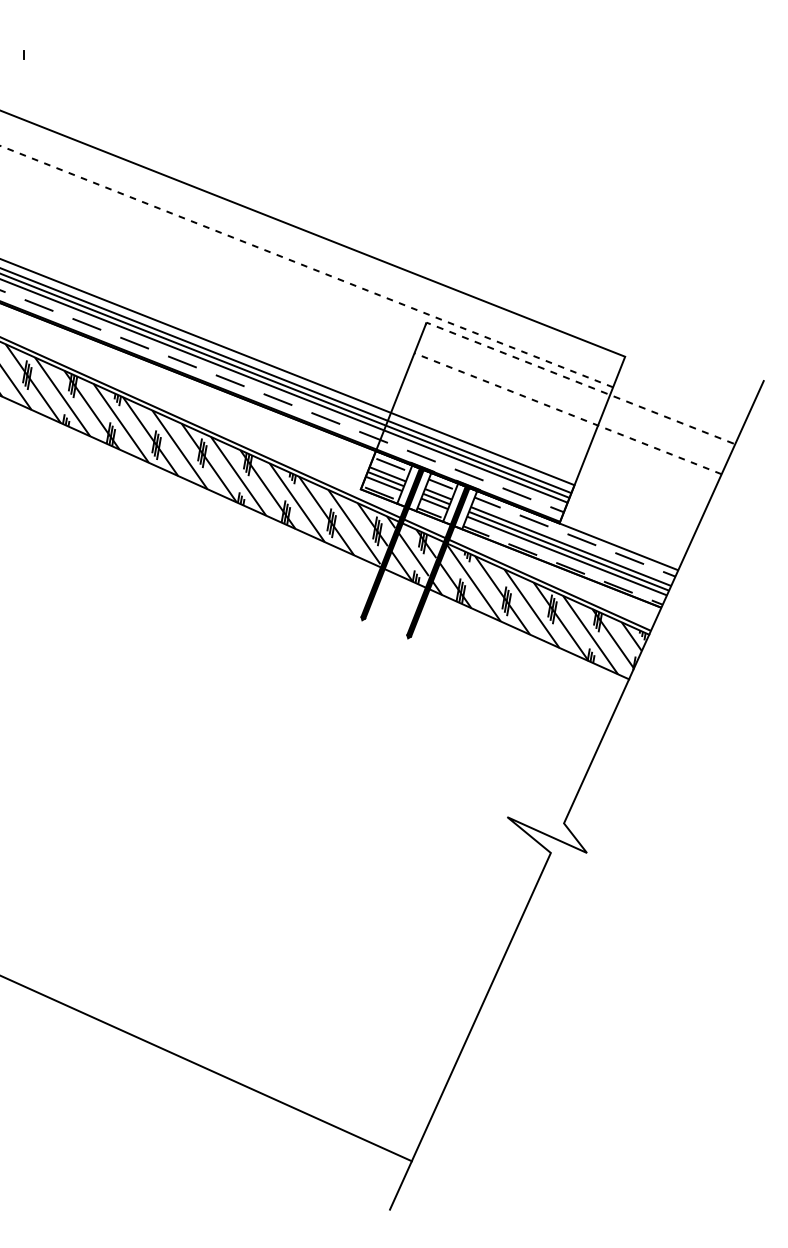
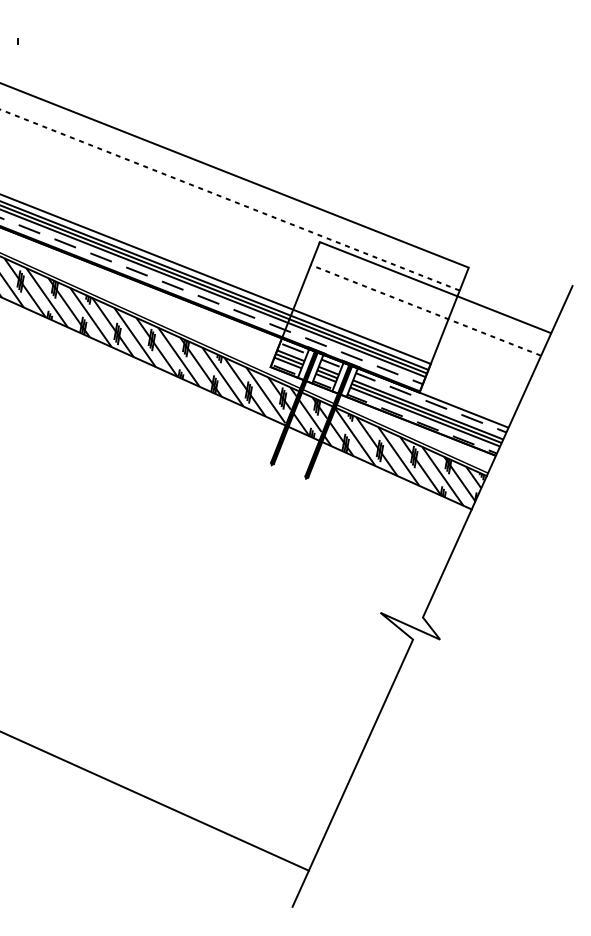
line: (578, 382) -> (433, 286), dashed -> solid

